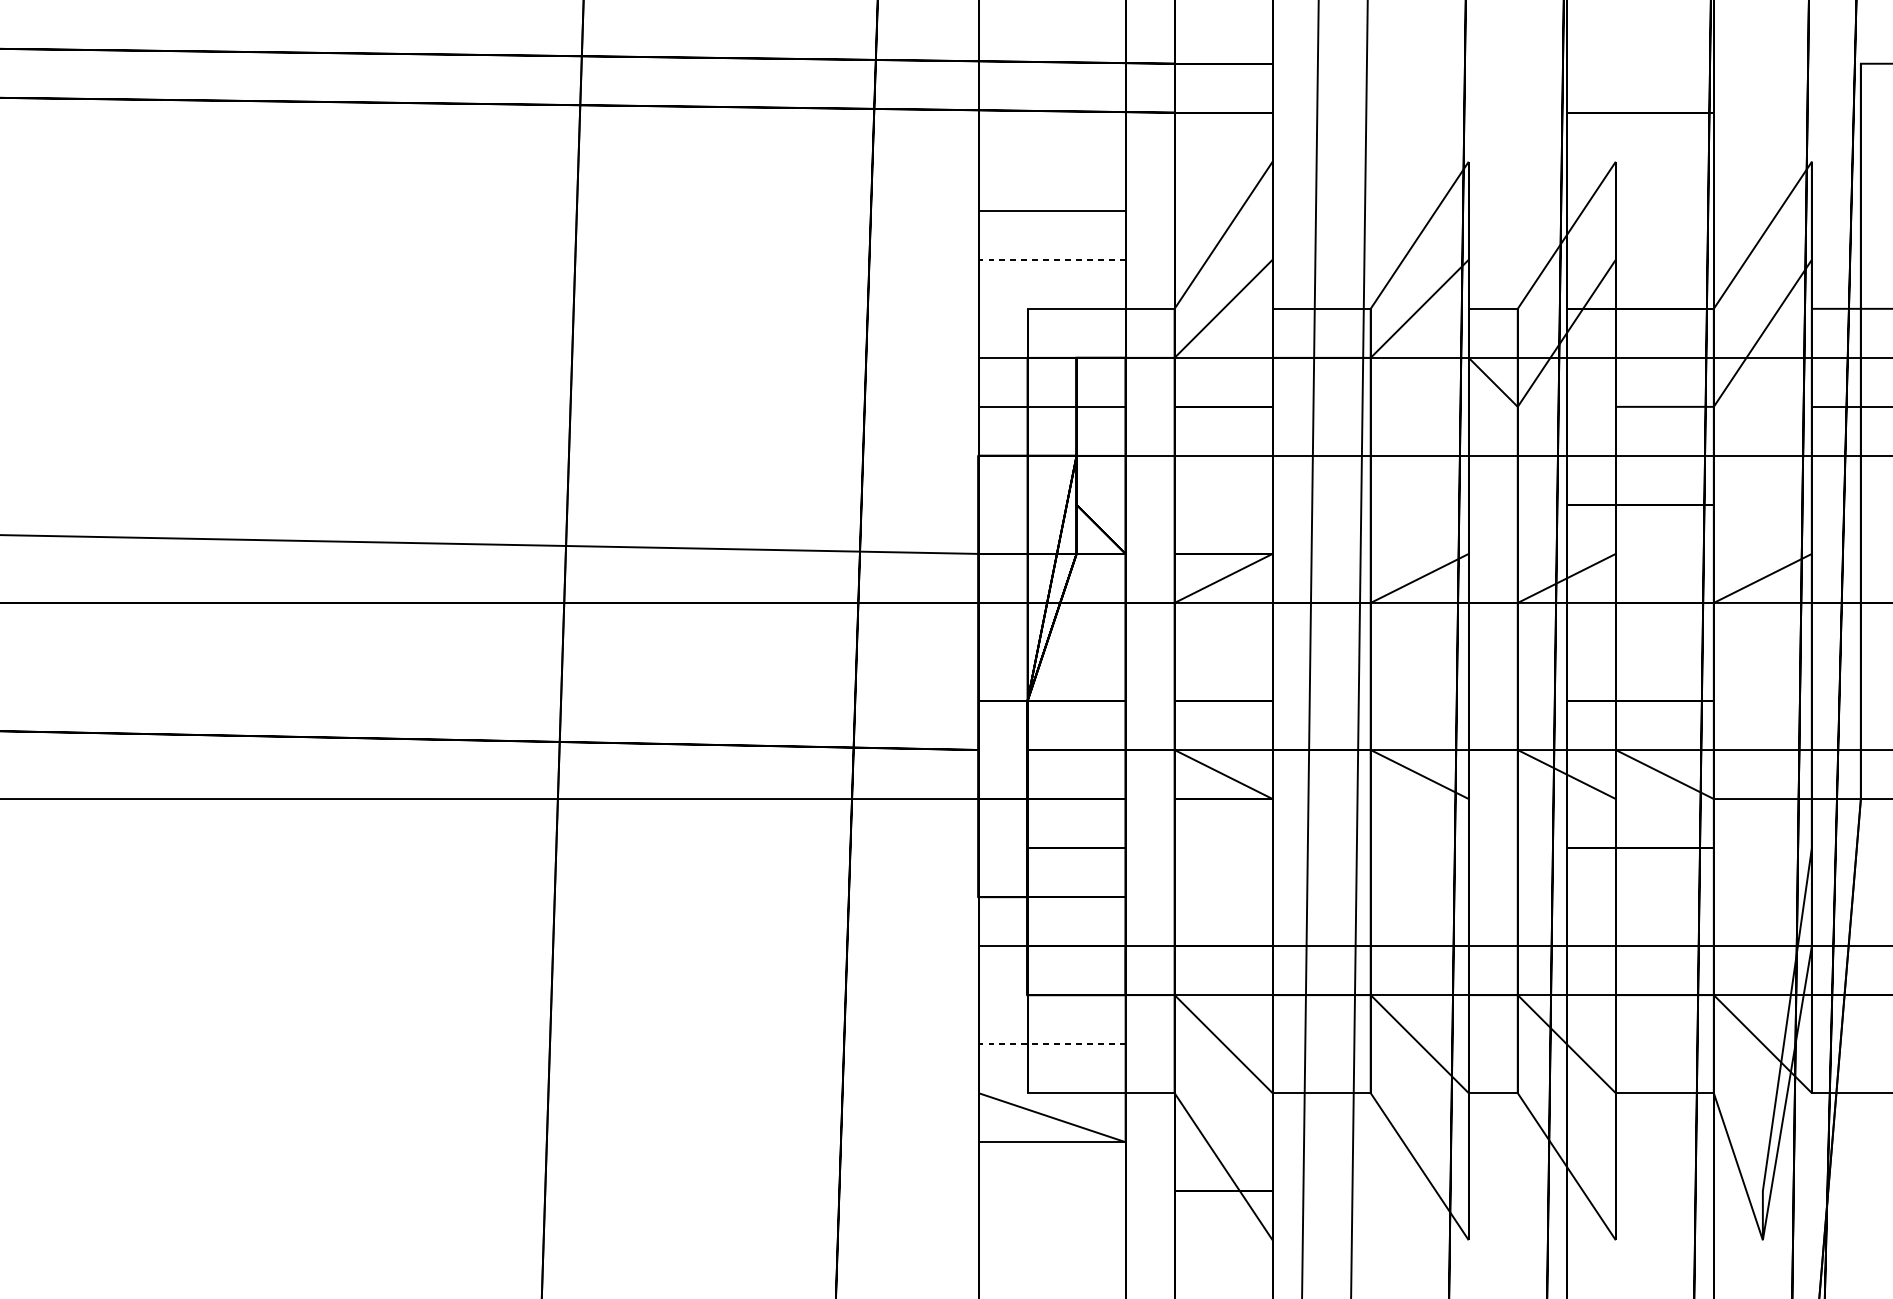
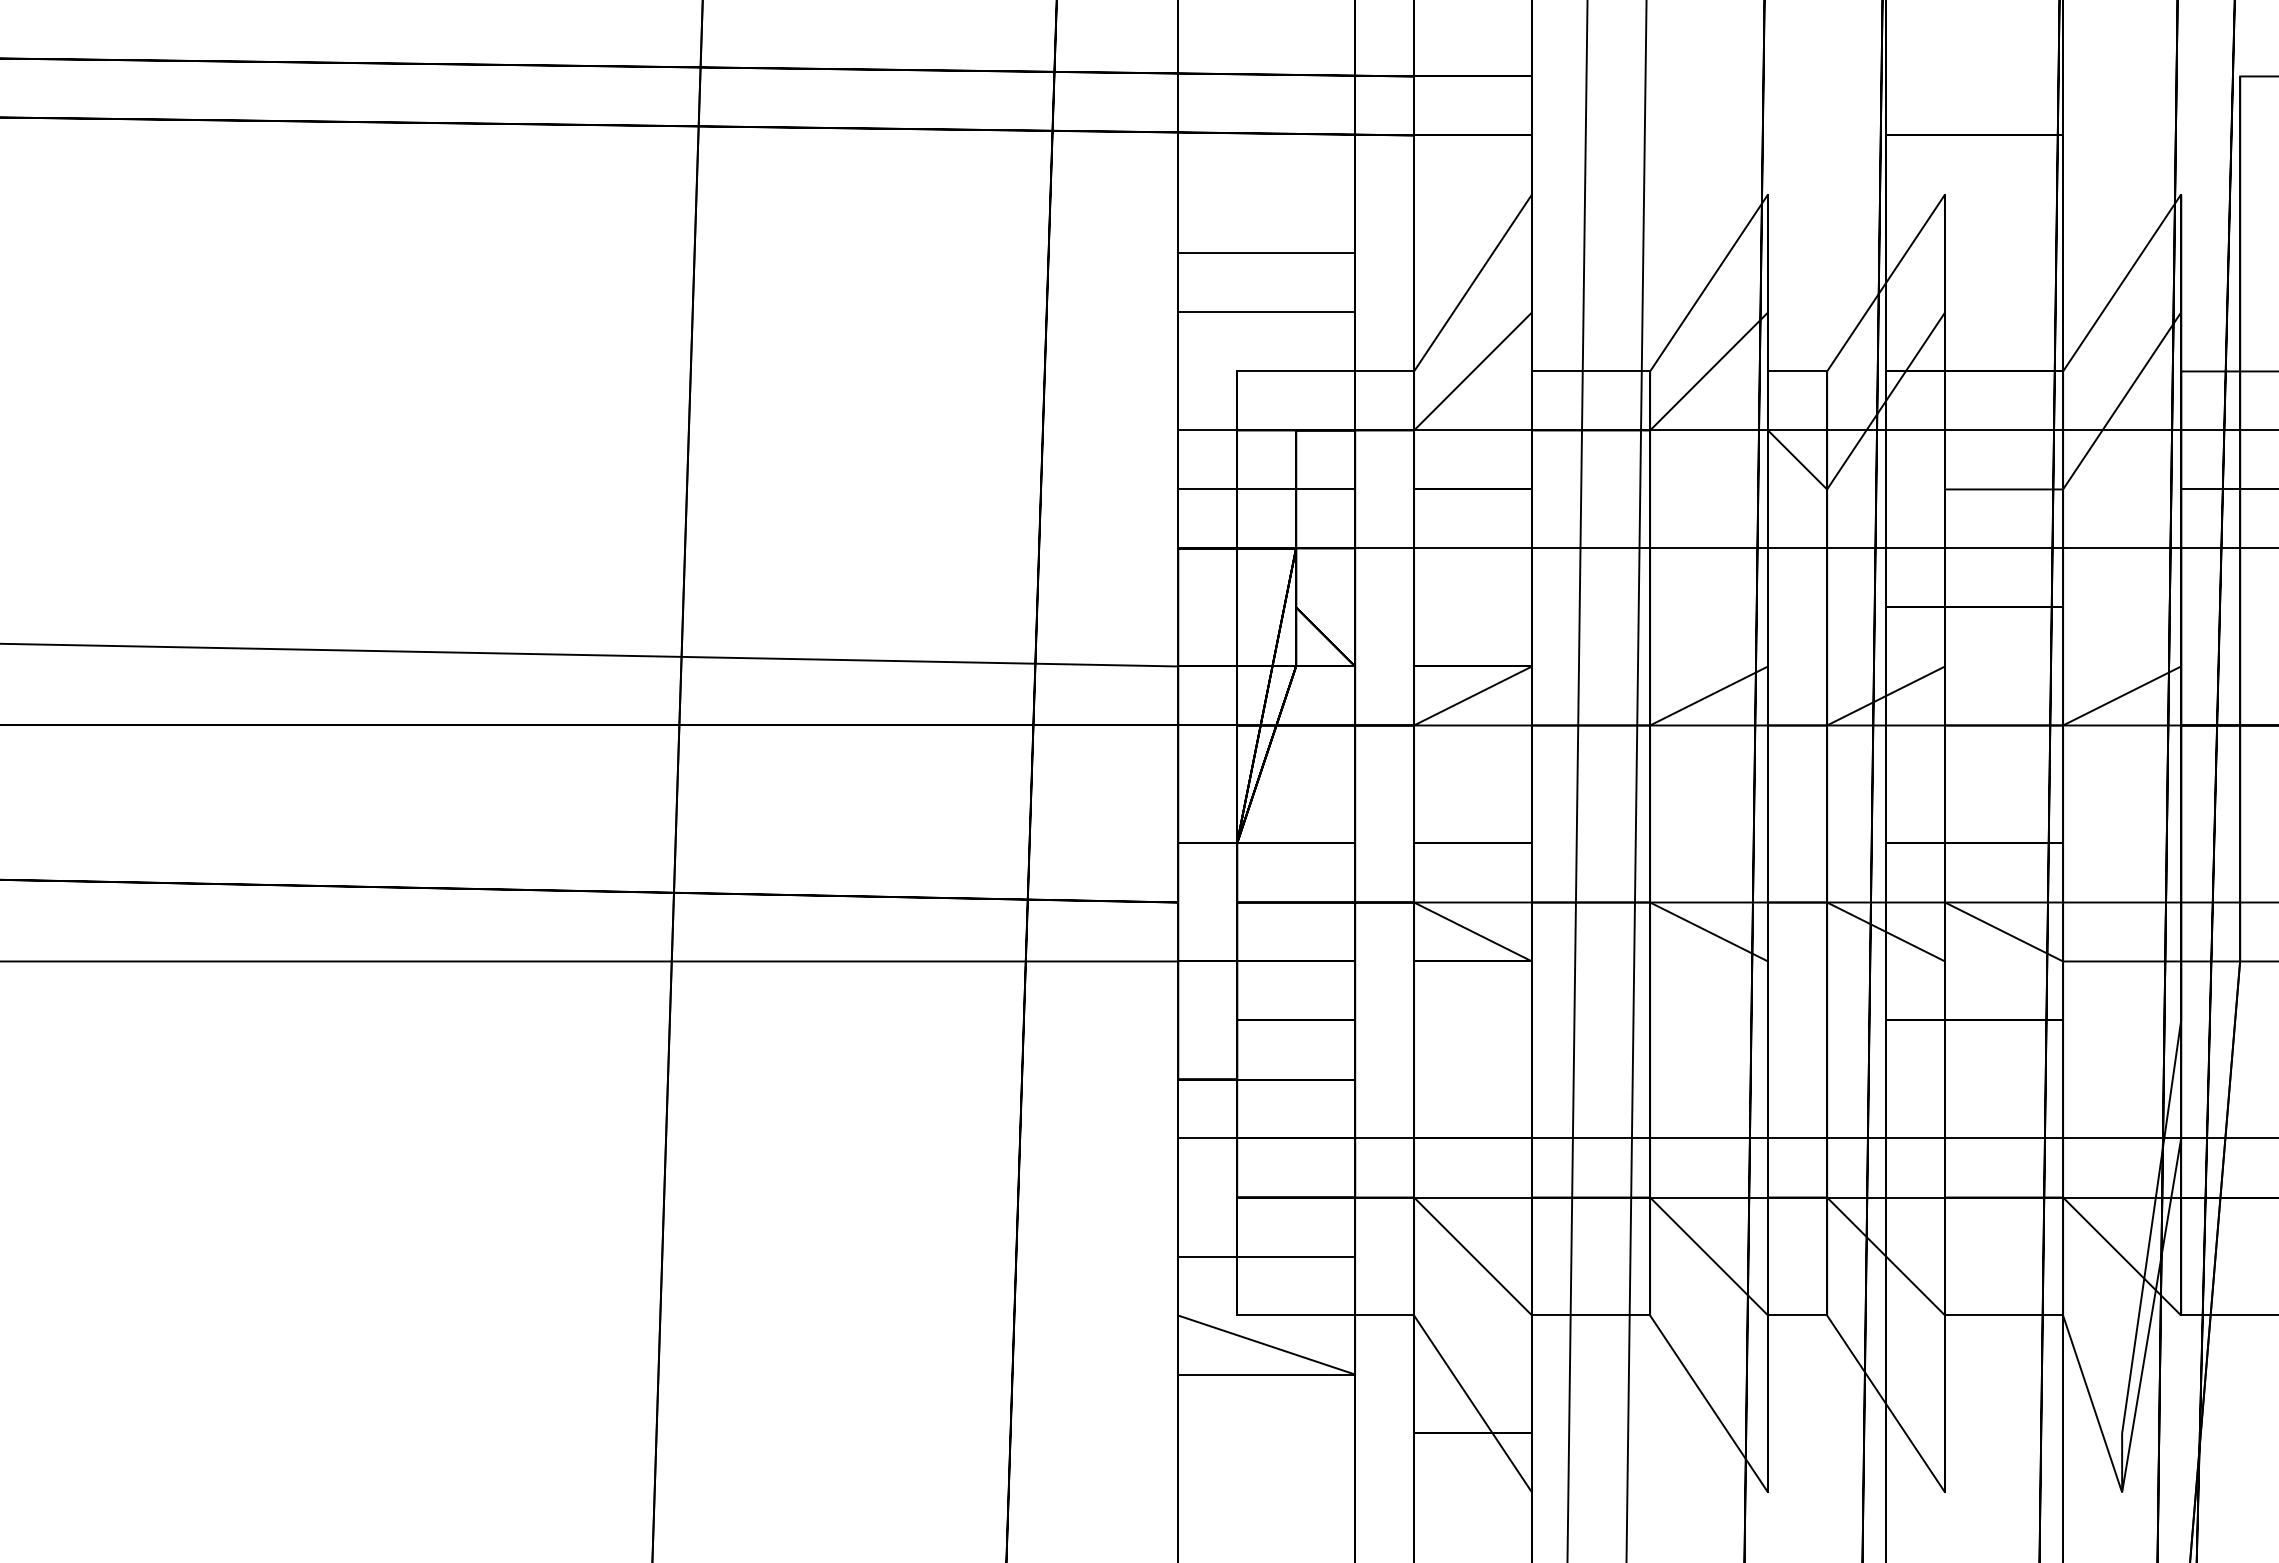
line: (1052, 259) -> (1266, 312), dashed -> solid
line: (1052, 1044) -> (1266, 1256), dashed -> solid

